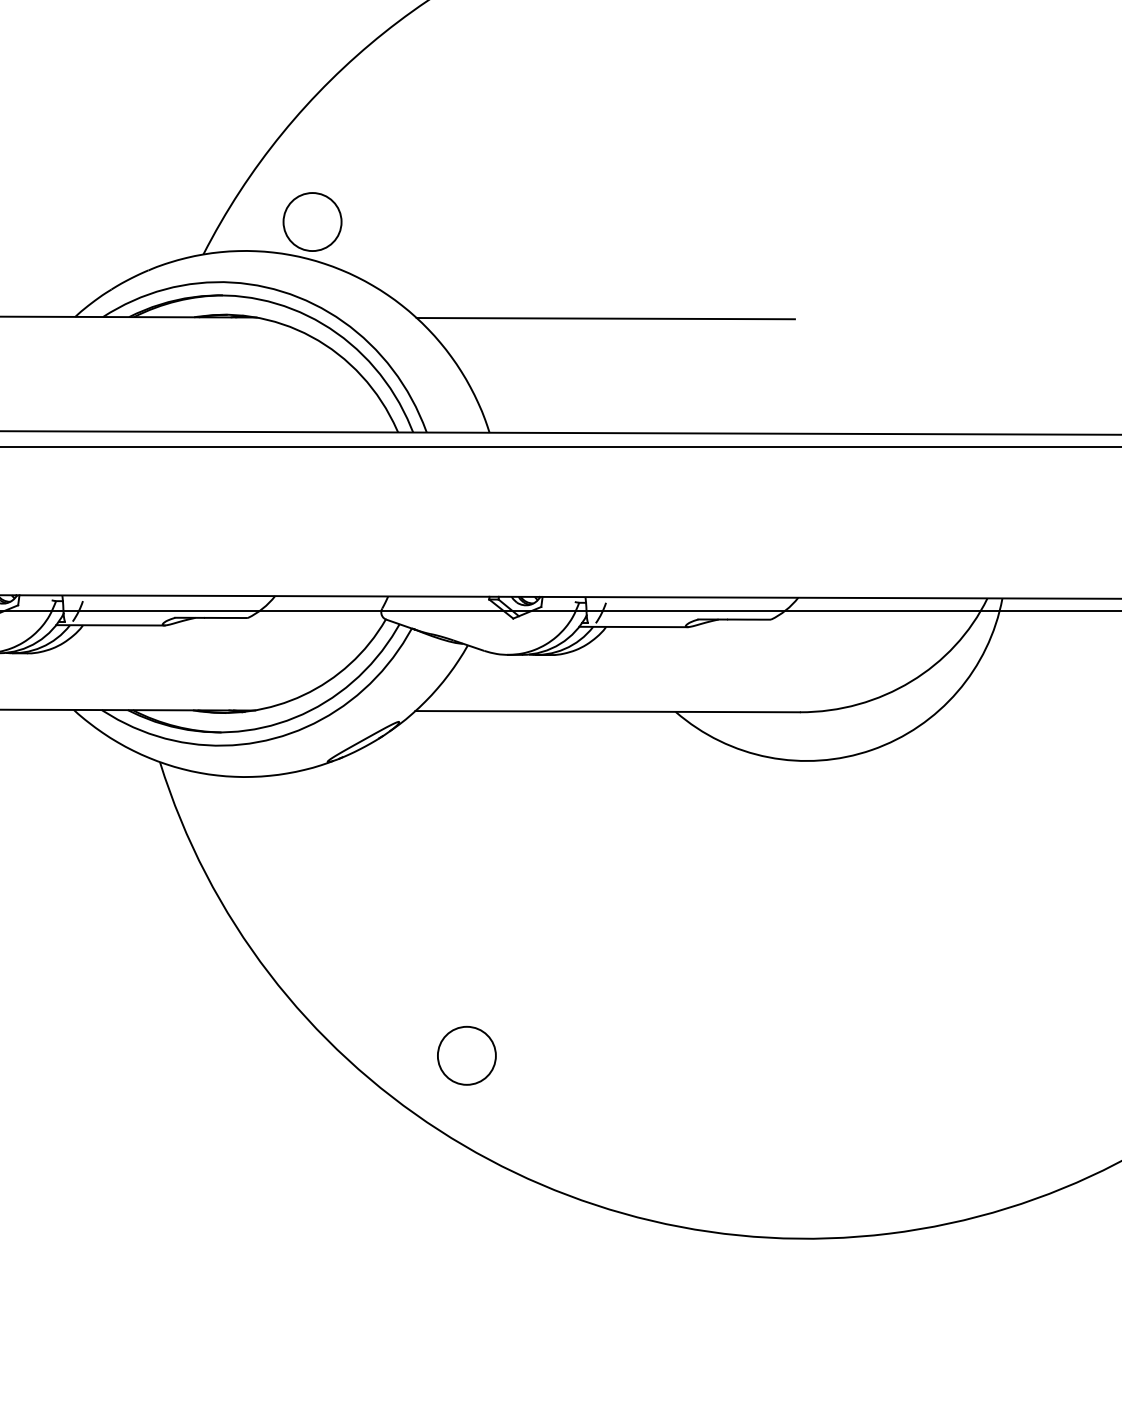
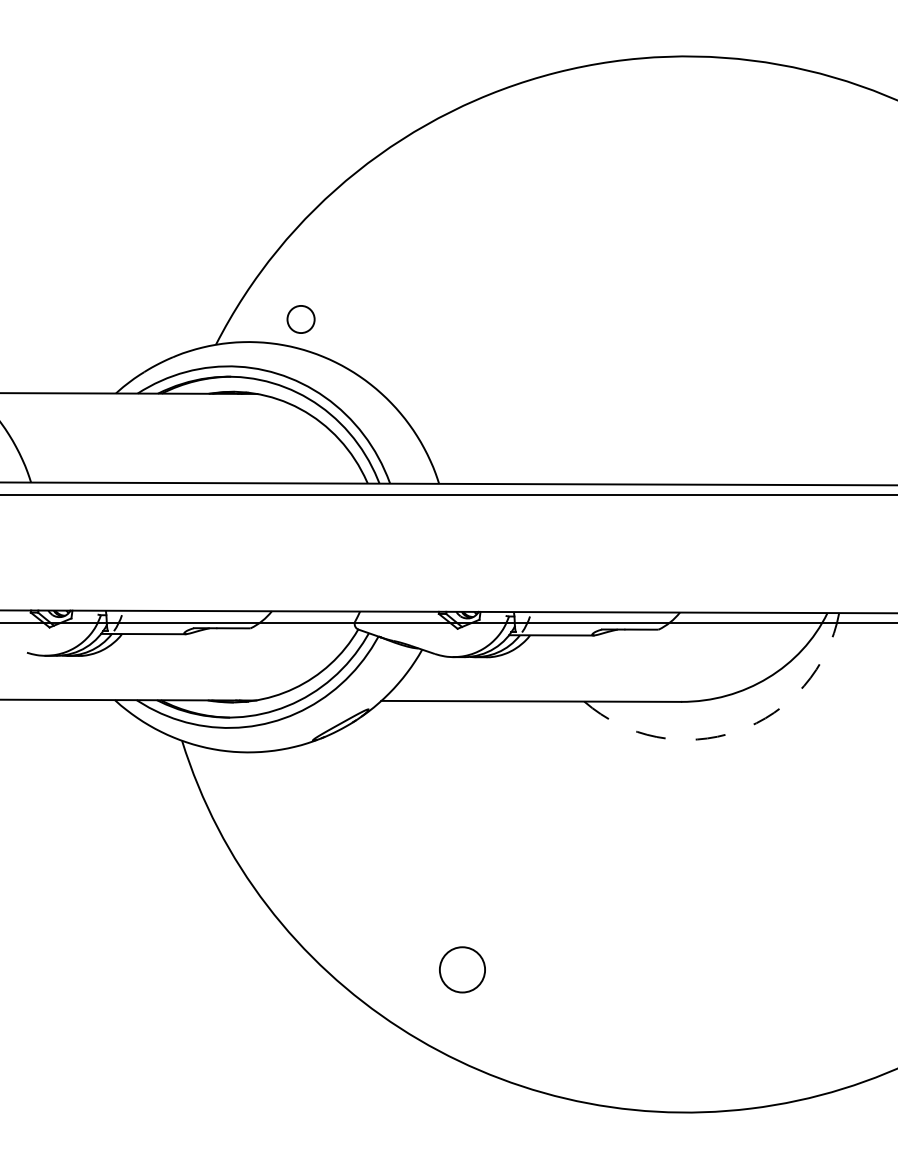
circle: (311, 222) -> (300, 319), size x0.6
line: (605, 318) -> (529, 394), removed
arc: (872, 750) -> (737, 731), solid -> dashed
circle: (466, 1055) -> (462, 969), moved

